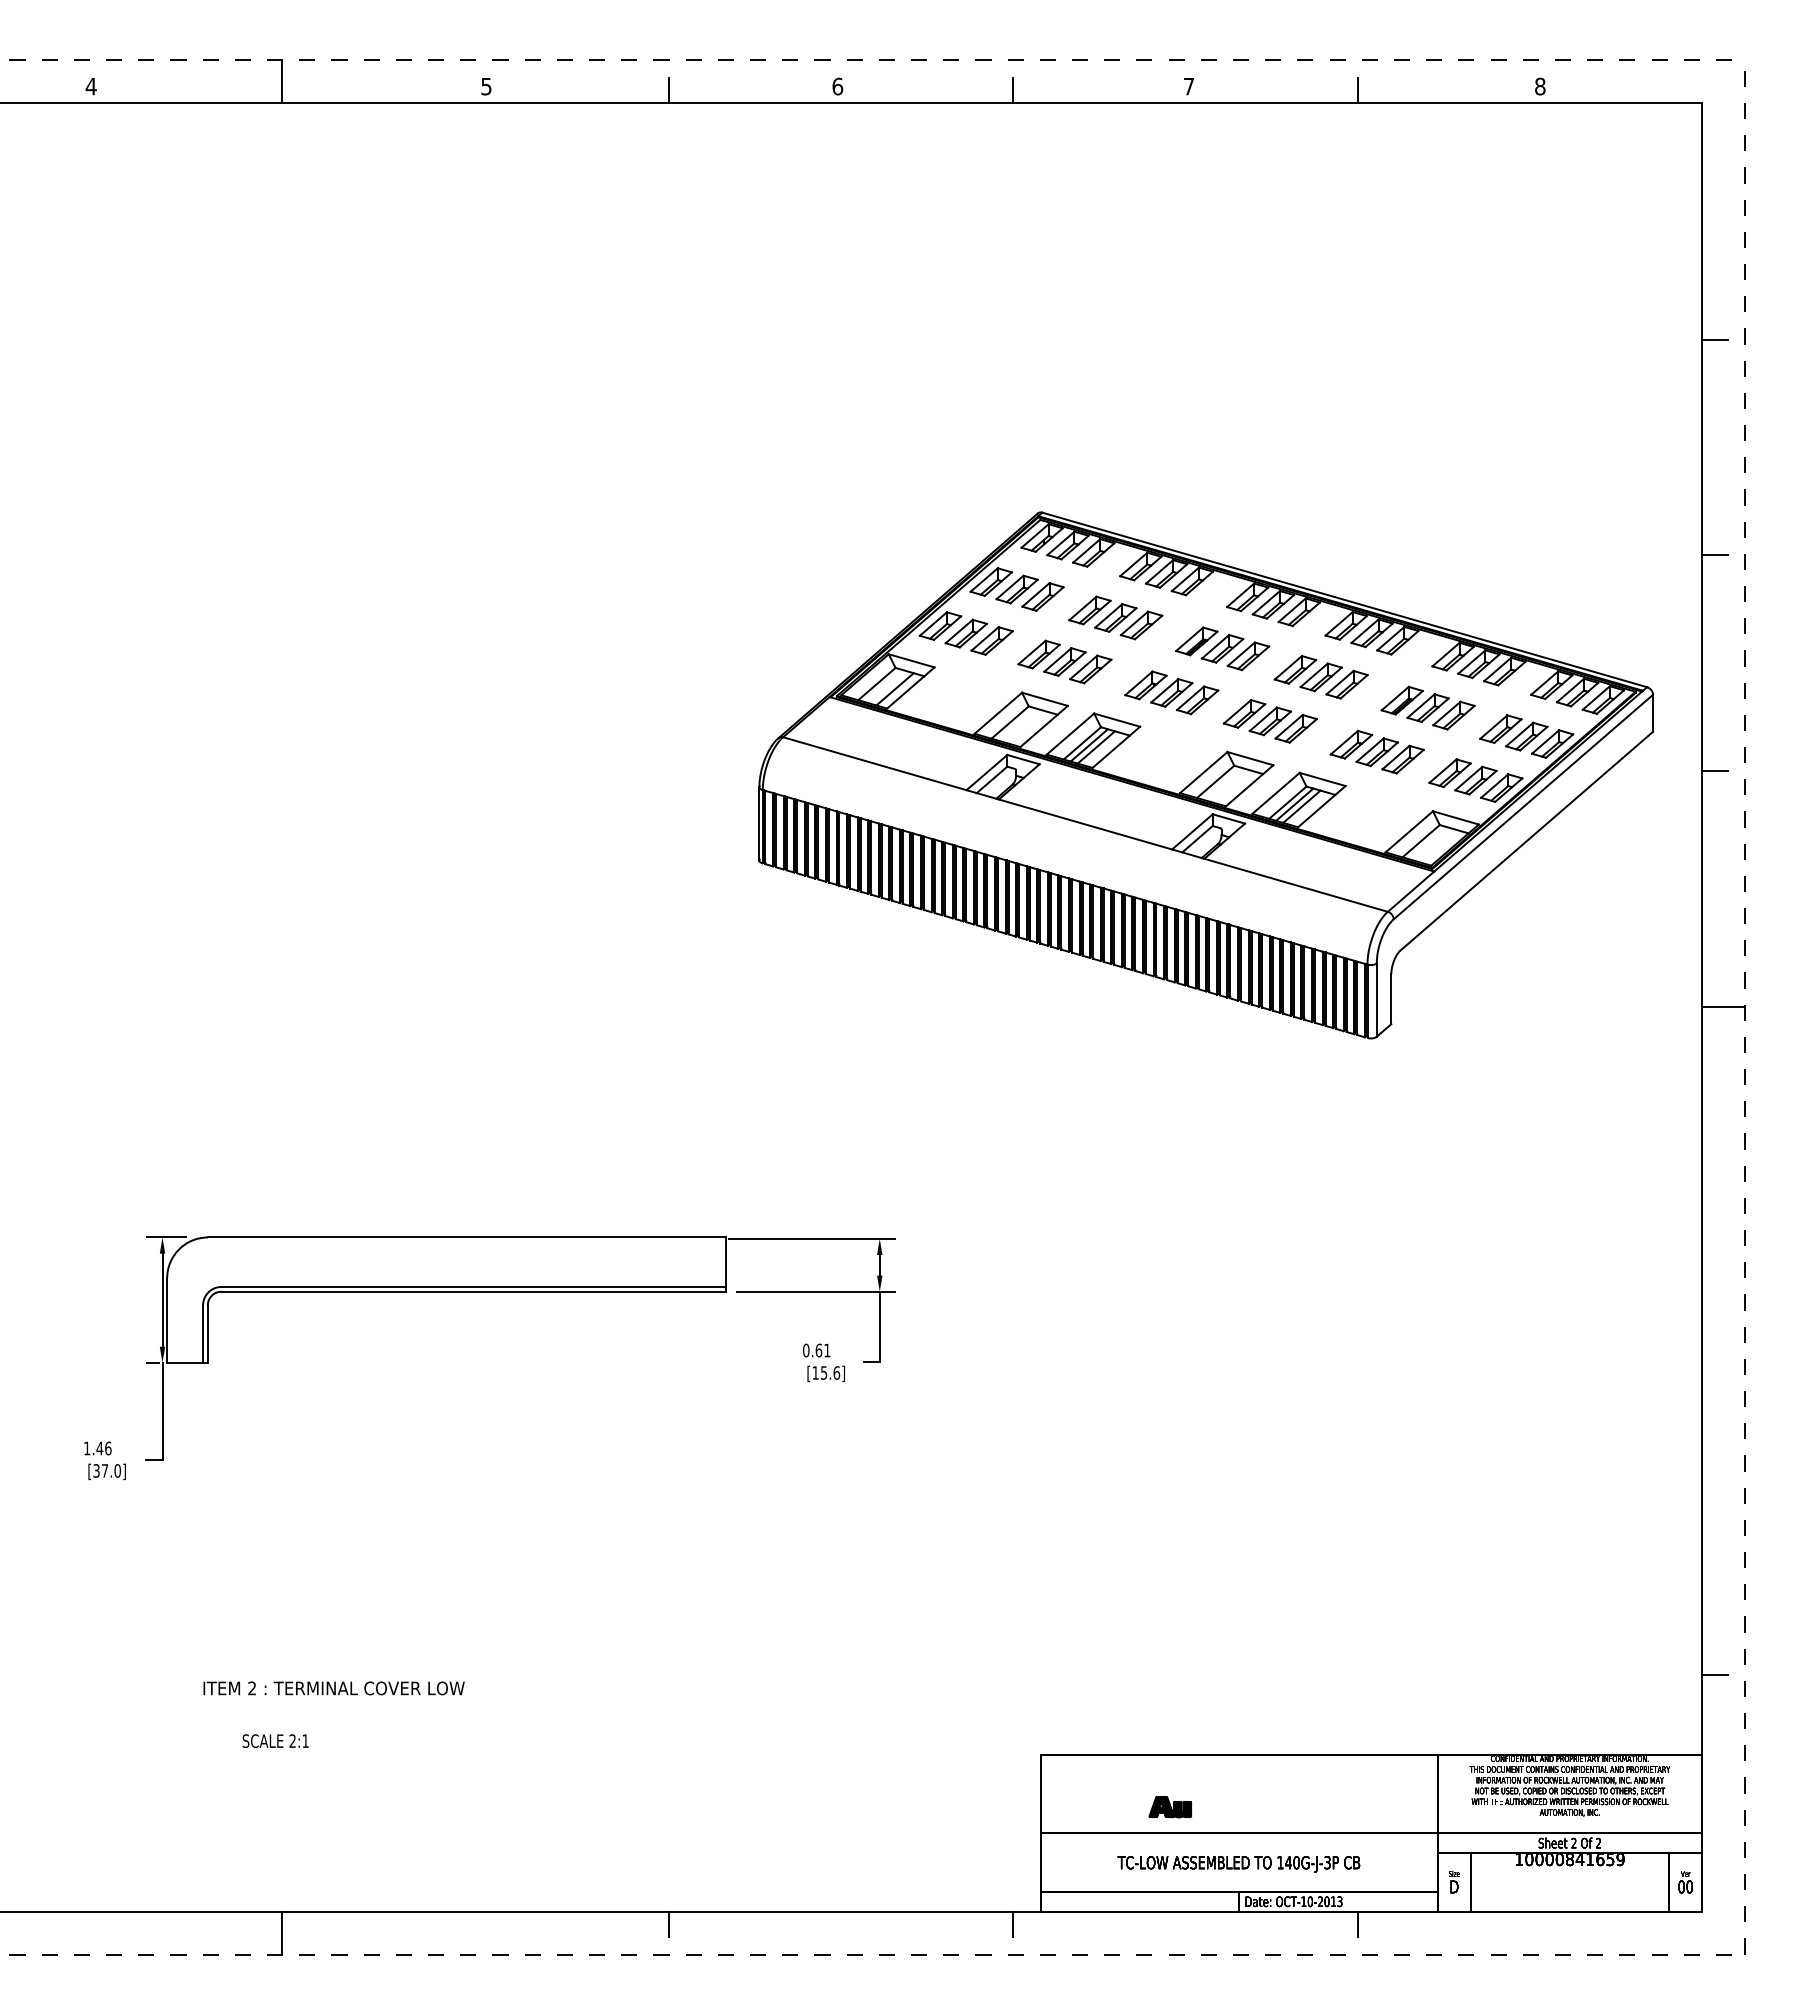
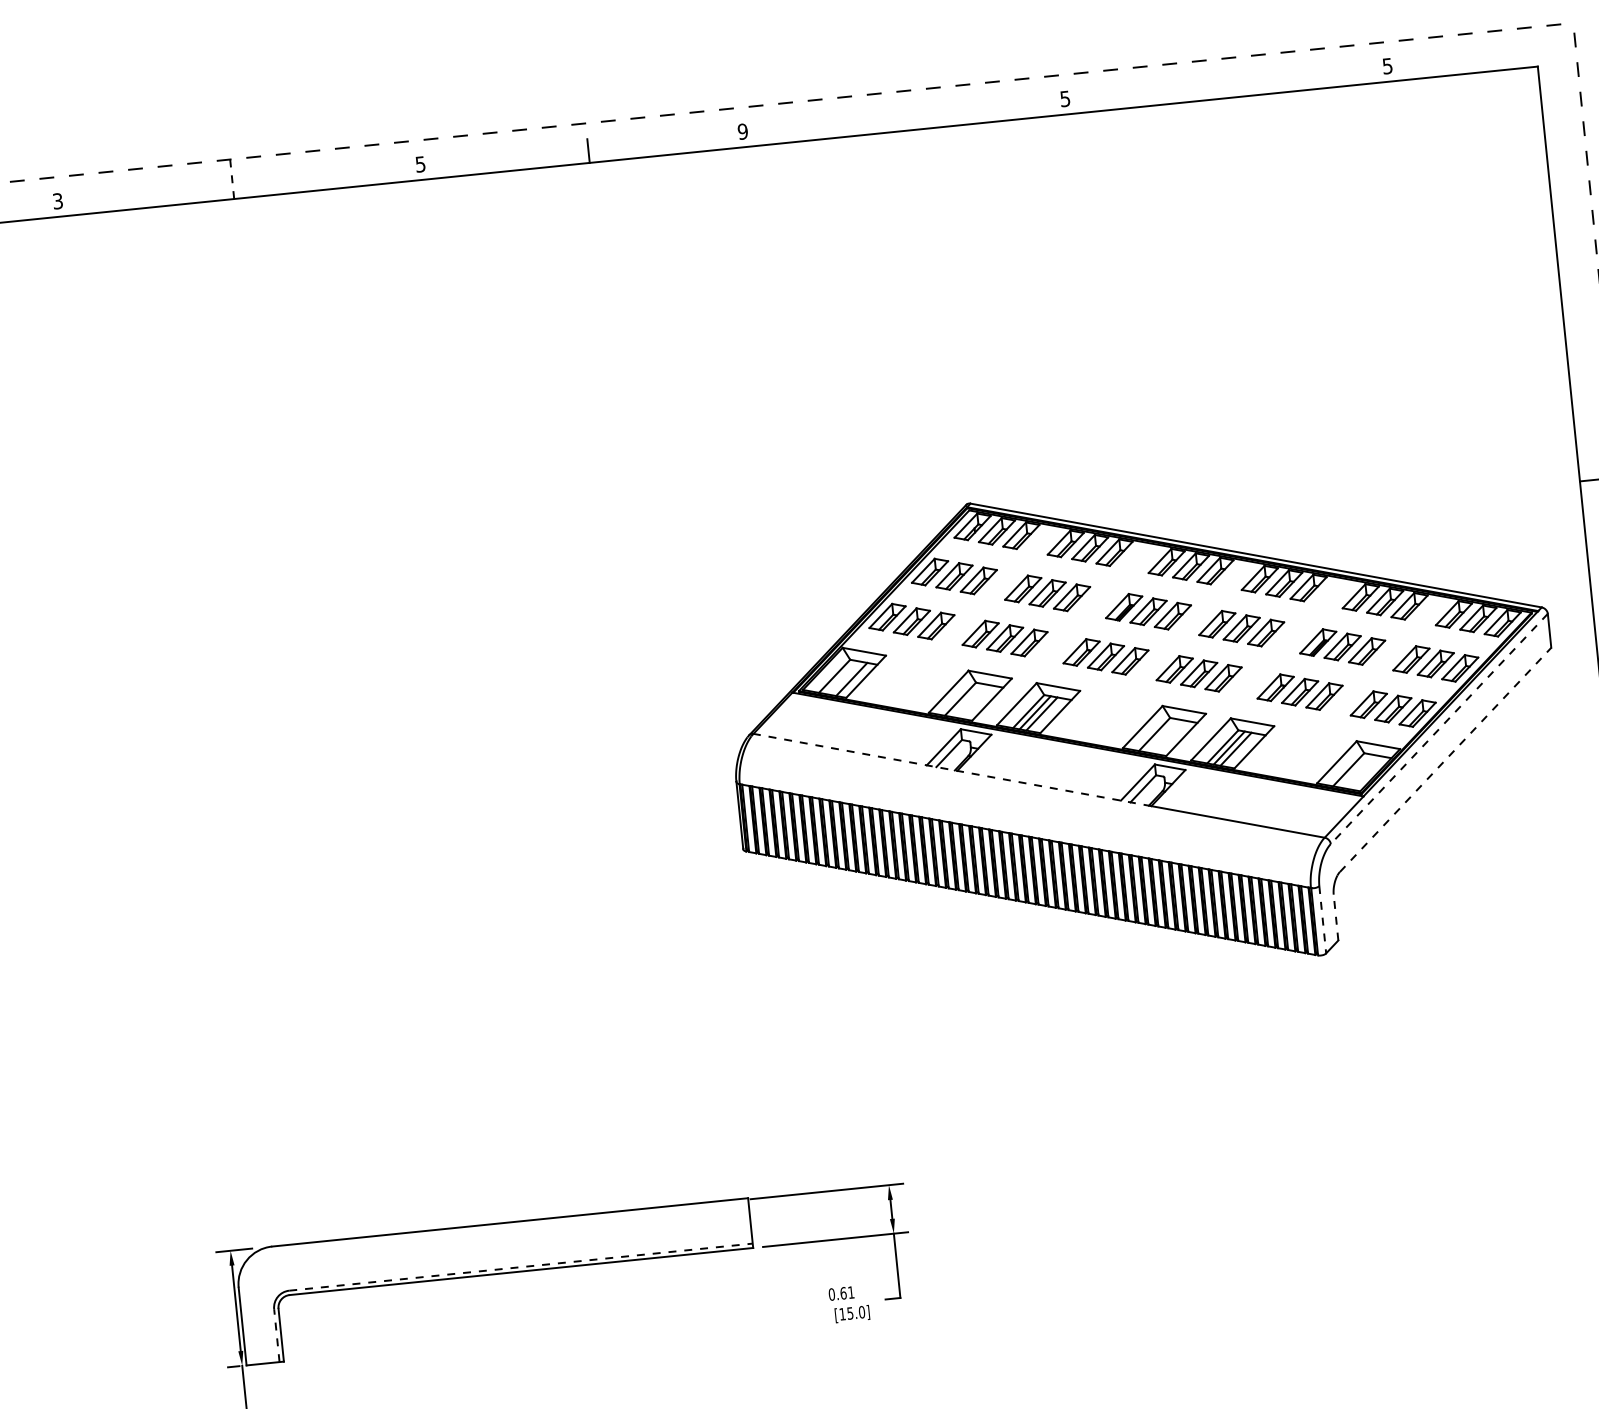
line: (281, 81) -> (232, 178), solid -> dashed
text: (90, 86) -> (57, 201), 4 -> 3
text: (837, 86) -> (742, 131), 6 -> 9
text: (1188, 86) -> (1064, 98), 7 -> 5
text: (1540, 86) -> (1387, 66), 8 -> 5
line: (1013, 90) -> (904, 118), removed
line: (1357, 90) -> (1220, 86), removed
line: (1715, 340) -> (1572, 282), removed
line: (993, 797) -> (952, 769), solid -> dashed
line: (1523, 807) -> (1439, 729), solid -> dashed
line: (1527, 840) -> (1446, 759), solid -> dashed
line: (1391, 999) -> (1336, 917), solid -> dashed
line: (1376, 1000) -> (1322, 920), solid -> dashed
line: (473, 1286) -> (520, 1266), solid -> dashed
line: (203, 1334) -> (277, 1335), solid -> dashed
text: (836, 1372) -> (861, 1311), [15.6] -> [15.0]

